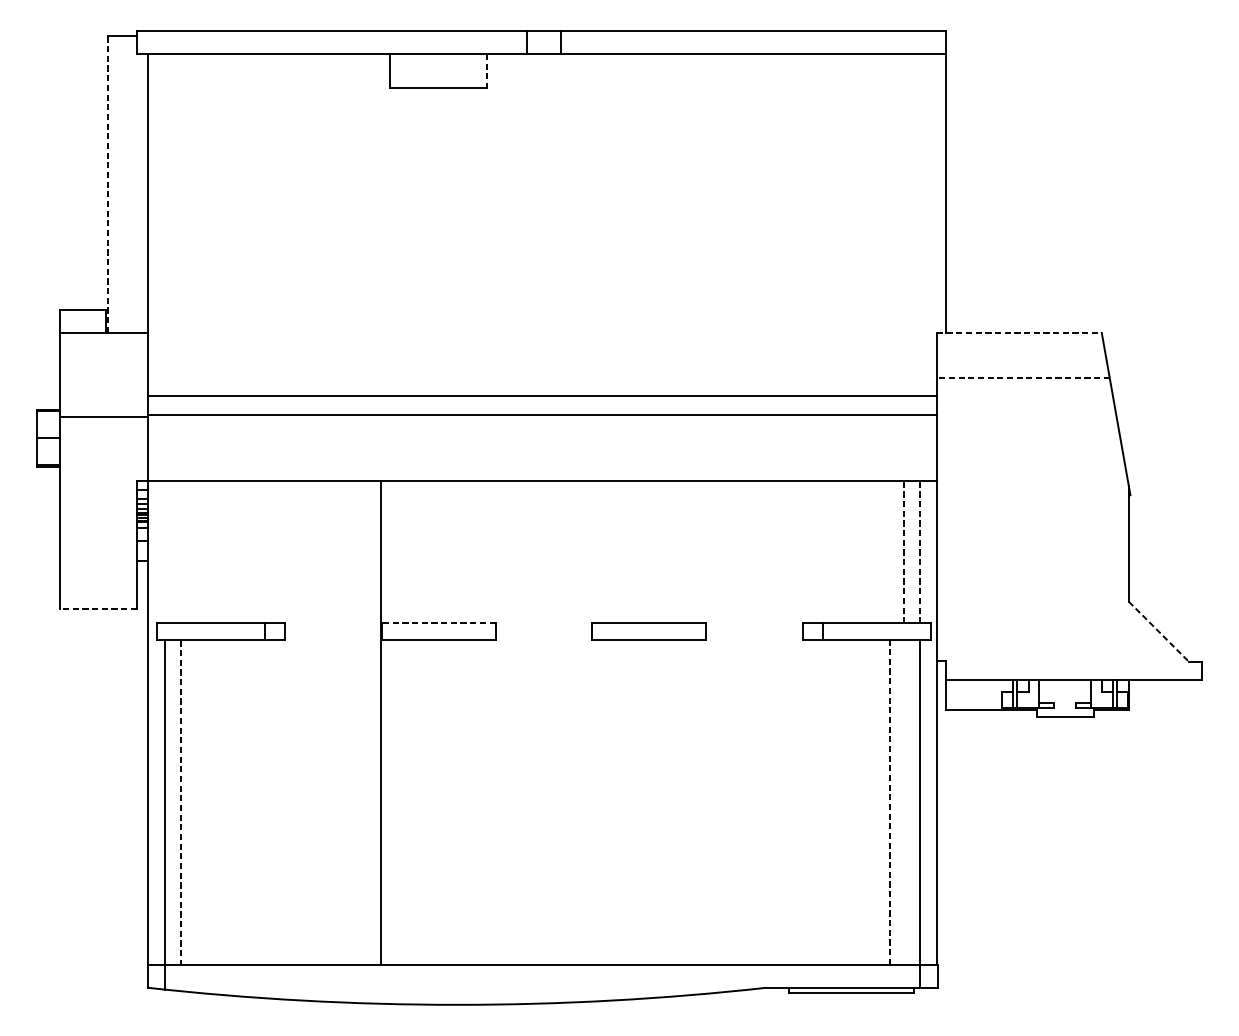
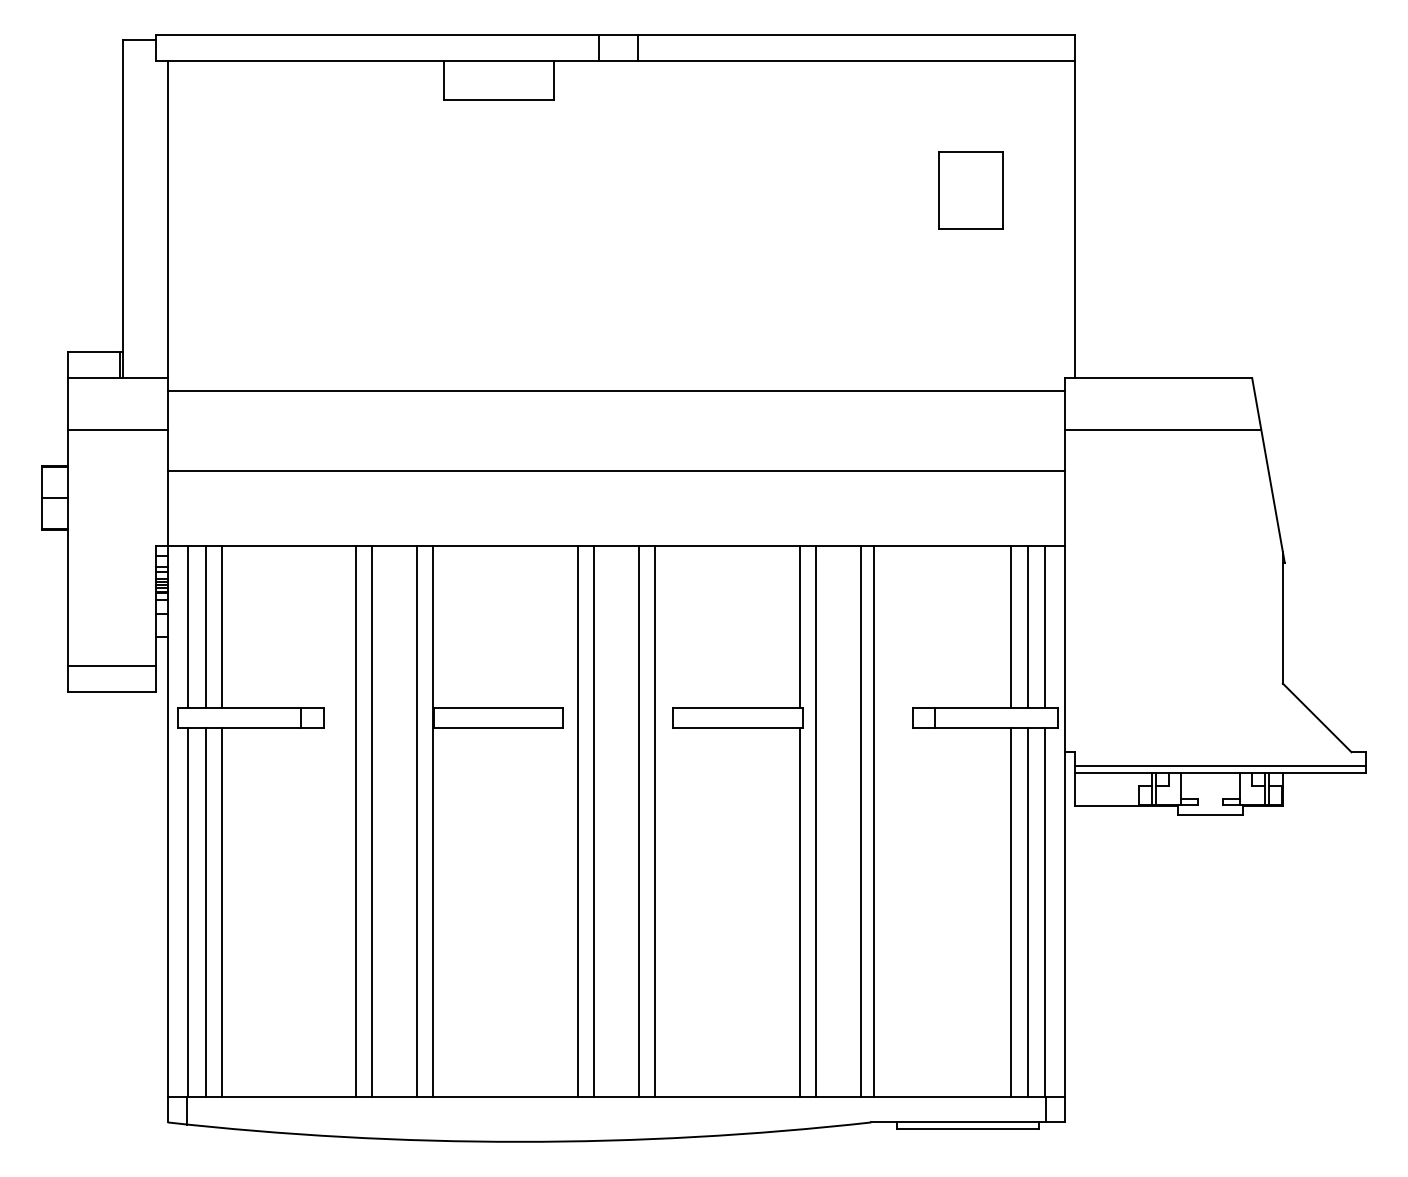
line: (487, 71) -> (553, 80), dashed -> solid
part: (853, 167) -> (970, 190), added
line: (108, 184) -> (123, 209), dashed -> solid
line: (1019, 333) -> (1158, 378), dashed -> solid
line: (1022, 378) -> (1162, 429), dashed -> solid
line: (542, 395) -> (616, 390), moved
line: (104, 416) -> (118, 429), moved
line: (165, 552) -> (187, 627), added
line: (180, 552) -> (205, 627), added
line: (194, 552) -> (221, 627), added
line: (703, 552) -> (799, 627), added
line: (890, 552) -> (1011, 627), added
line: (904, 552) -> (1027, 627), dashed -> solid
line: (919, 552) -> (1045, 627), dashed -> solid
line: (98, 586) -> (111, 666), added
line: (98, 609) -> (111, 692), dashed -> solid
line: (438, 623) -> (498, 708), dashed -> solid
line: (1159, 631) -> (1317, 717), dashed -> solid
line: (1073, 674) -> (1219, 766), added
line: (312, 722) -> (355, 821), added
line: (326, 722) -> (371, 821), added
line: (367, 722) -> (417, 821), added
line: (508, 722) -> (577, 821), added
line: (522, 722) -> (593, 821), added
line: (562, 722) -> (639, 821), added
line: (576, 722) -> (655, 821), added
line: (717, 722) -> (815, 821), added
line: (758, 722) -> (861, 821), added
line: (769, 722) -> (874, 821), added
line: (194, 802) -> (221, 911), added
line: (703, 802) -> (799, 911), added
line: (890, 802) -> (1011, 911), dashed -> solid
line: (904, 802) -> (1027, 911), added
line: (180, 803) -> (205, 912), dashed -> solid

